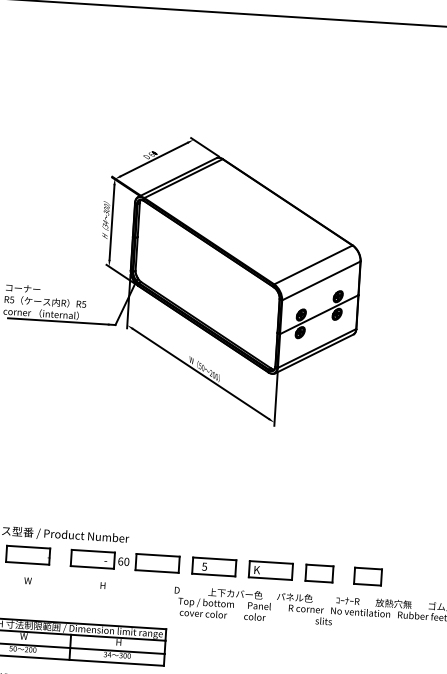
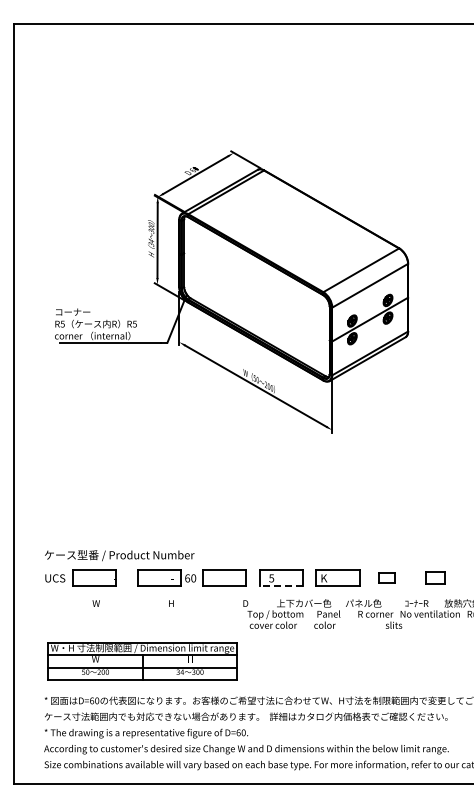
part: (319, 573) -> (386, 577), size x0.6
line: (213, 575) -> (281, 586), solid -> dashed
part: (368, 576) -> (435, 577), size x0.7

